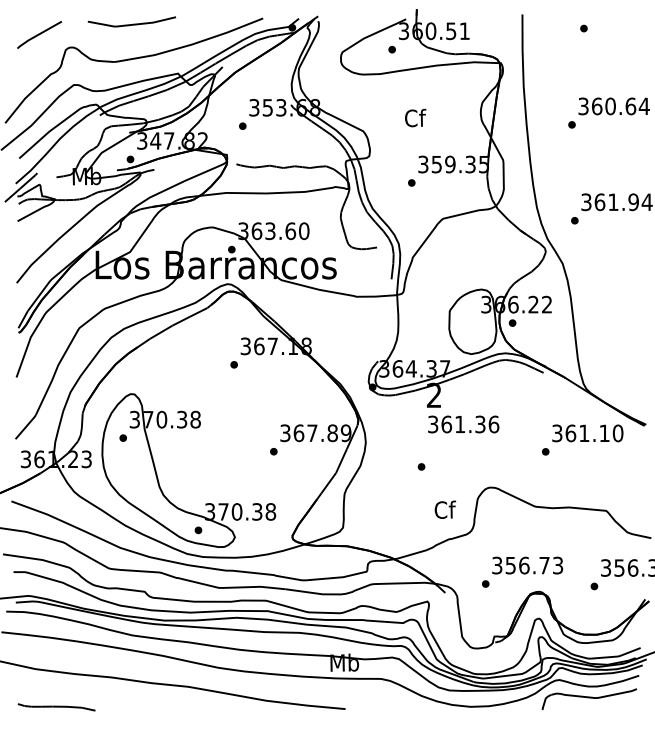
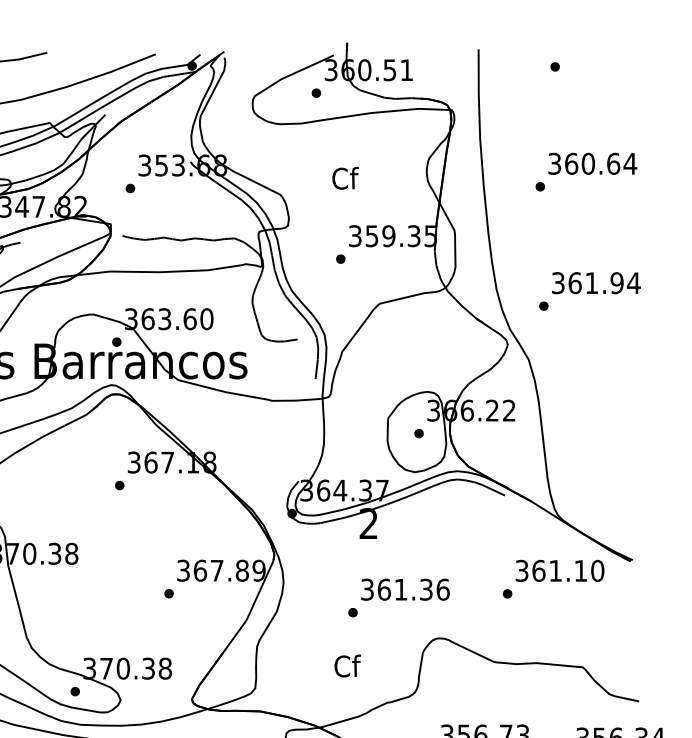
part: (512, 322) -> (418, 432), moved
text: (463, 424) -> (405, 589), moved
text: (444, 509) -> (346, 665), moved

